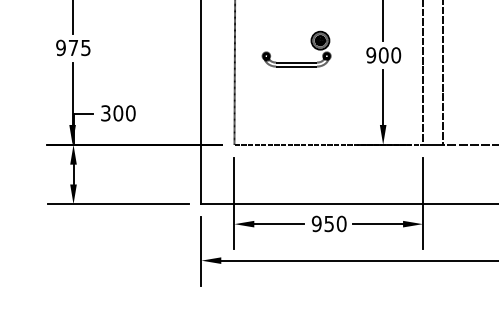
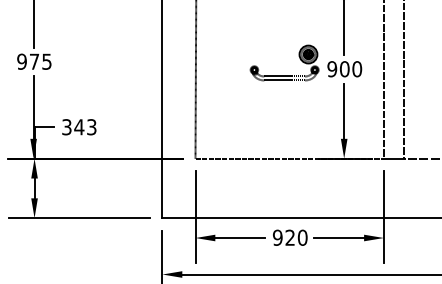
part: (296, 62) -> (284, 76), moved
text: (124, 113) -> (85, 127), 300 -> 343
text: (328, 223) -> (289, 237), 950 -> 920

